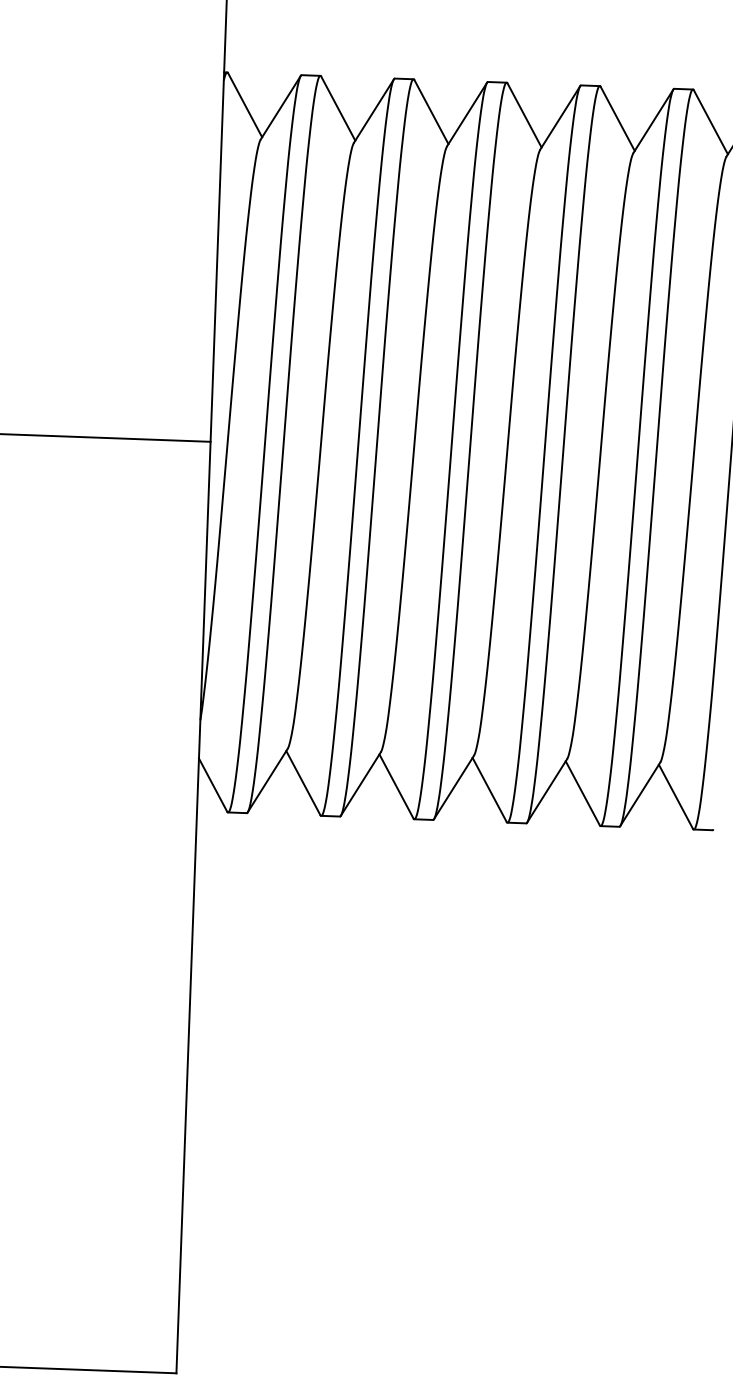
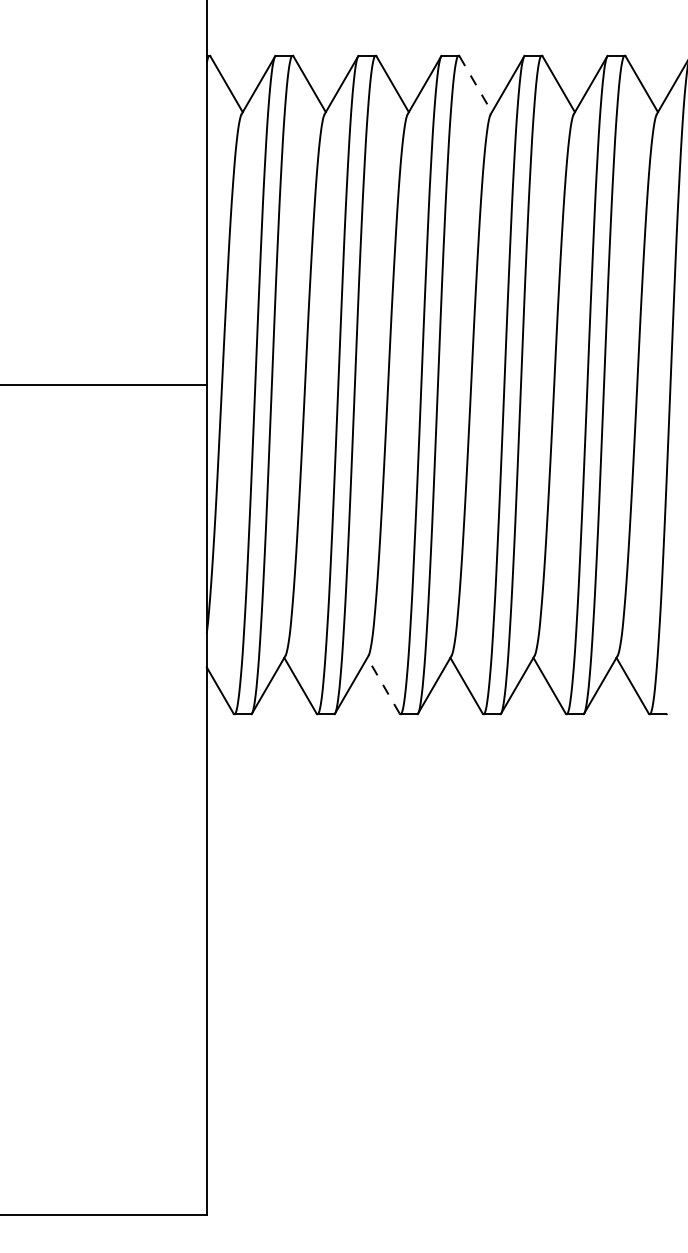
line: (525, 115) -> (476, 84), solid -> dashed
line: (396, 786) -> (383, 685), solid -> dashed

